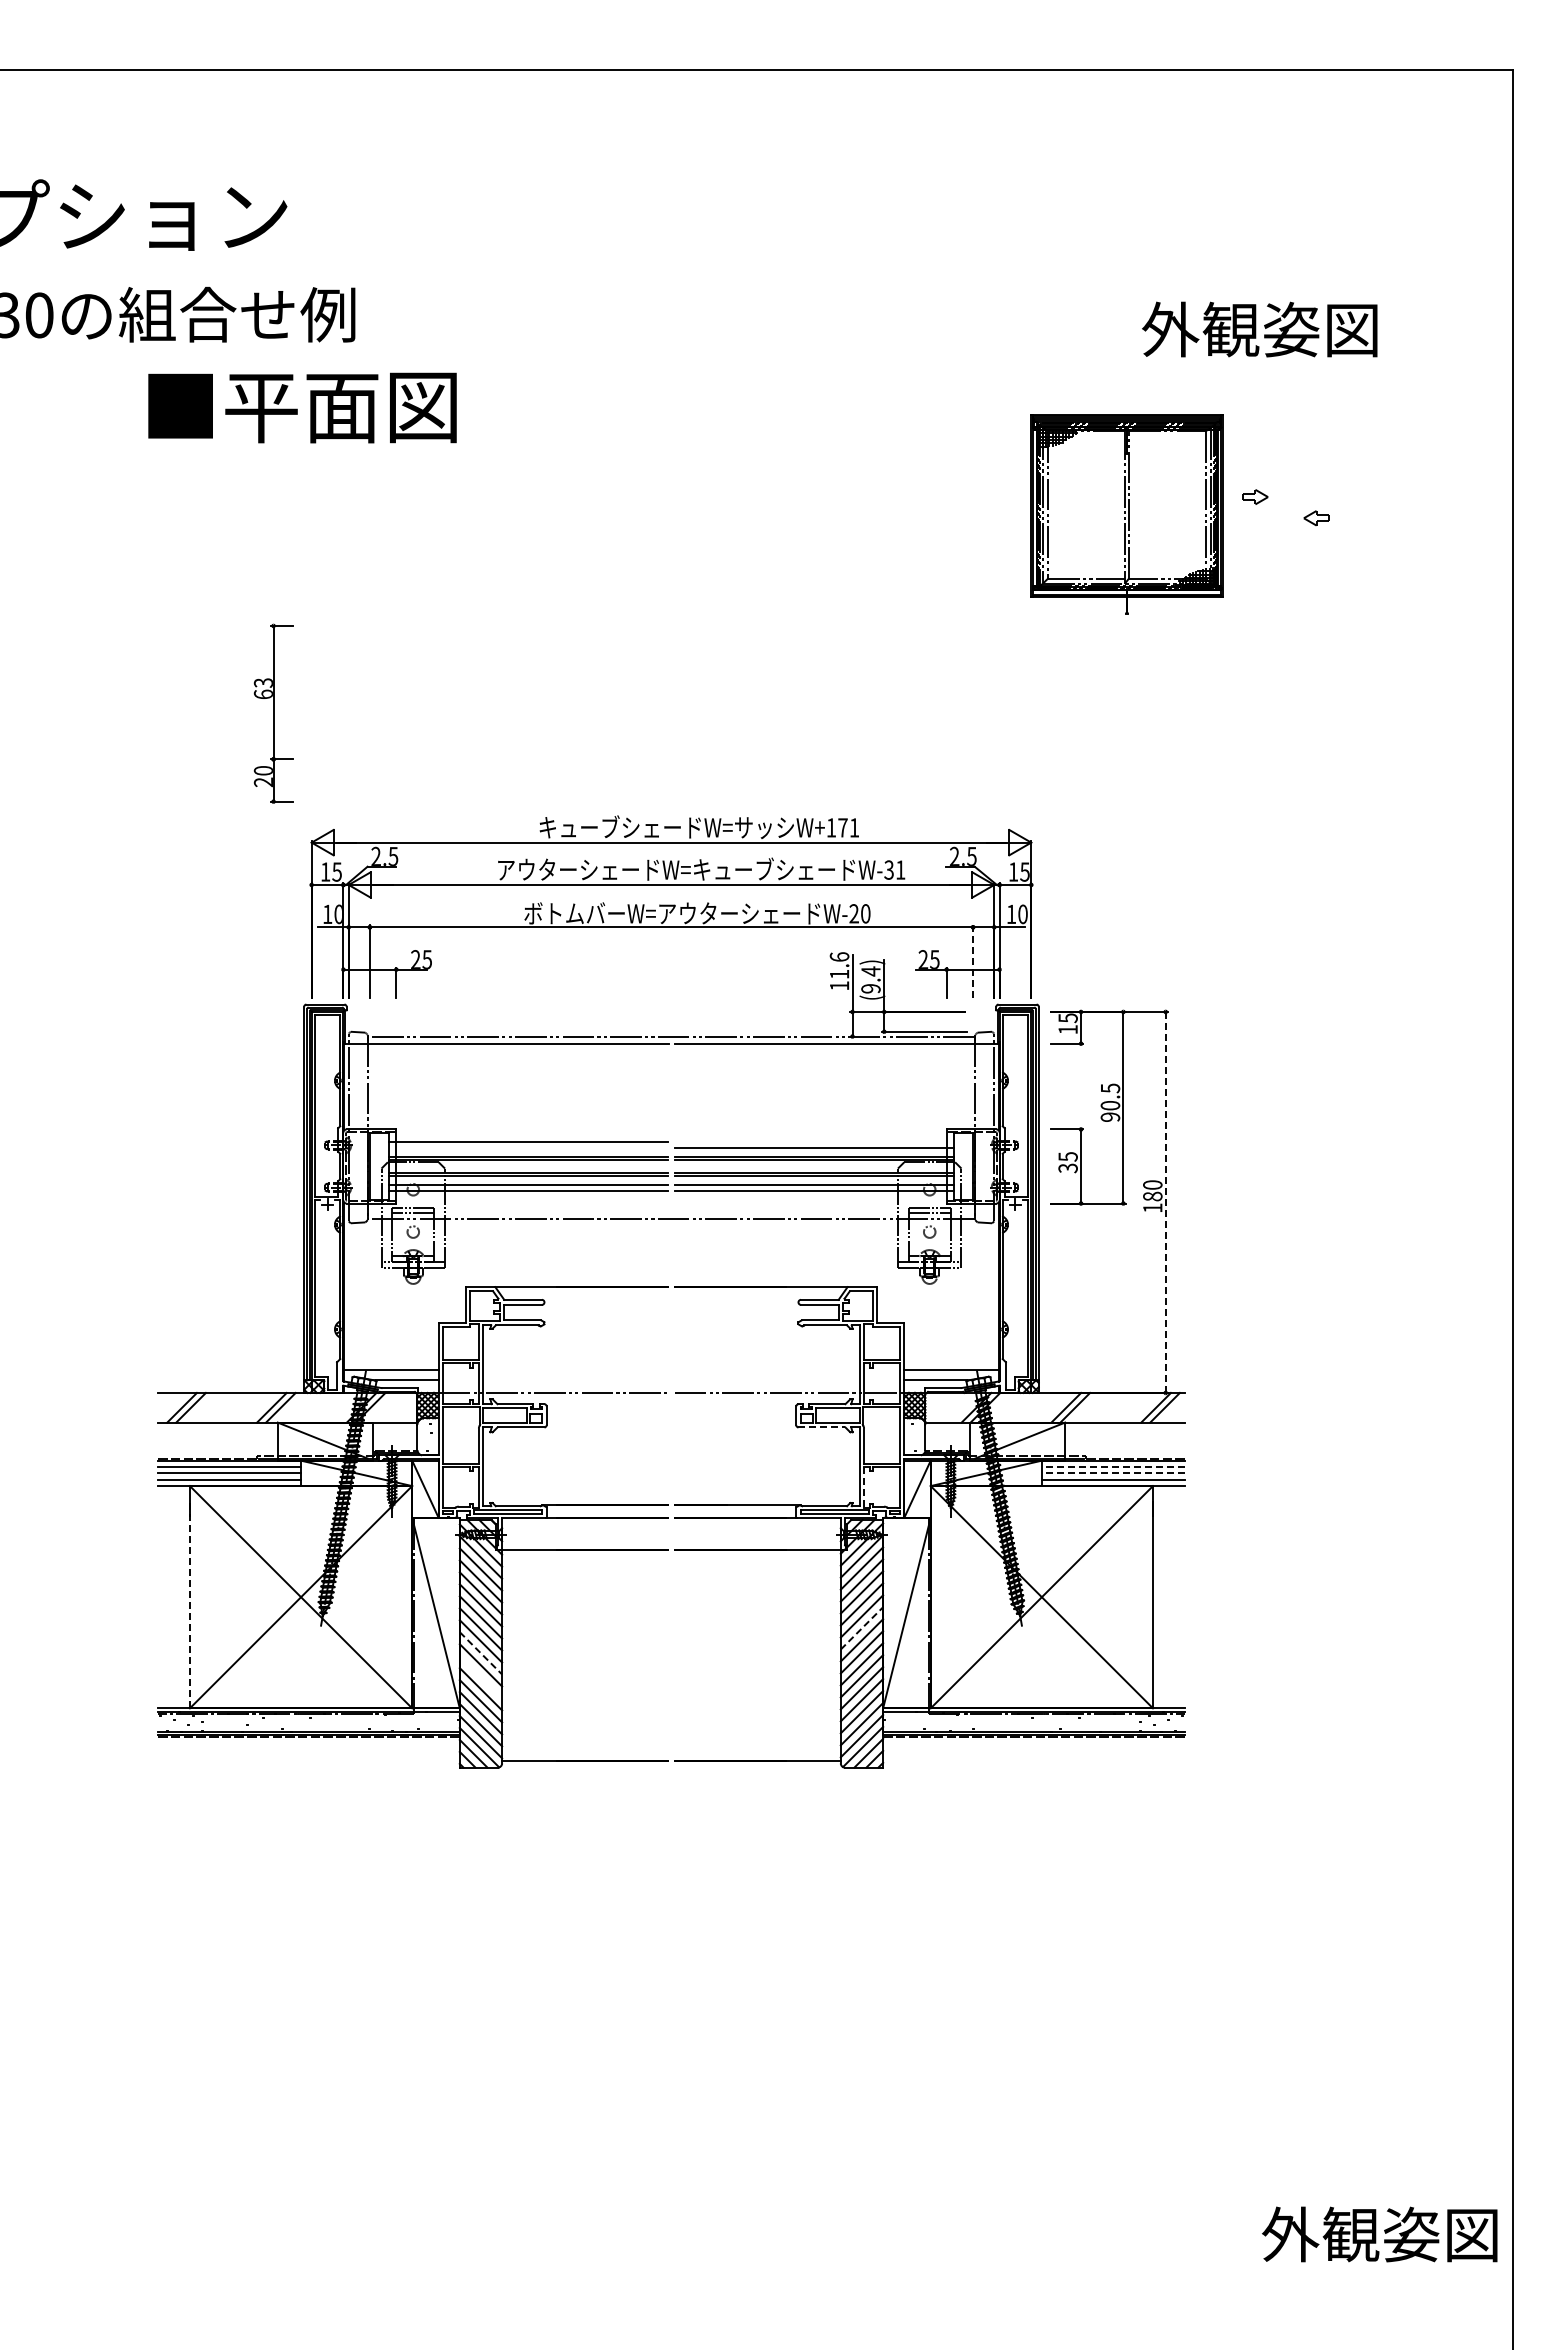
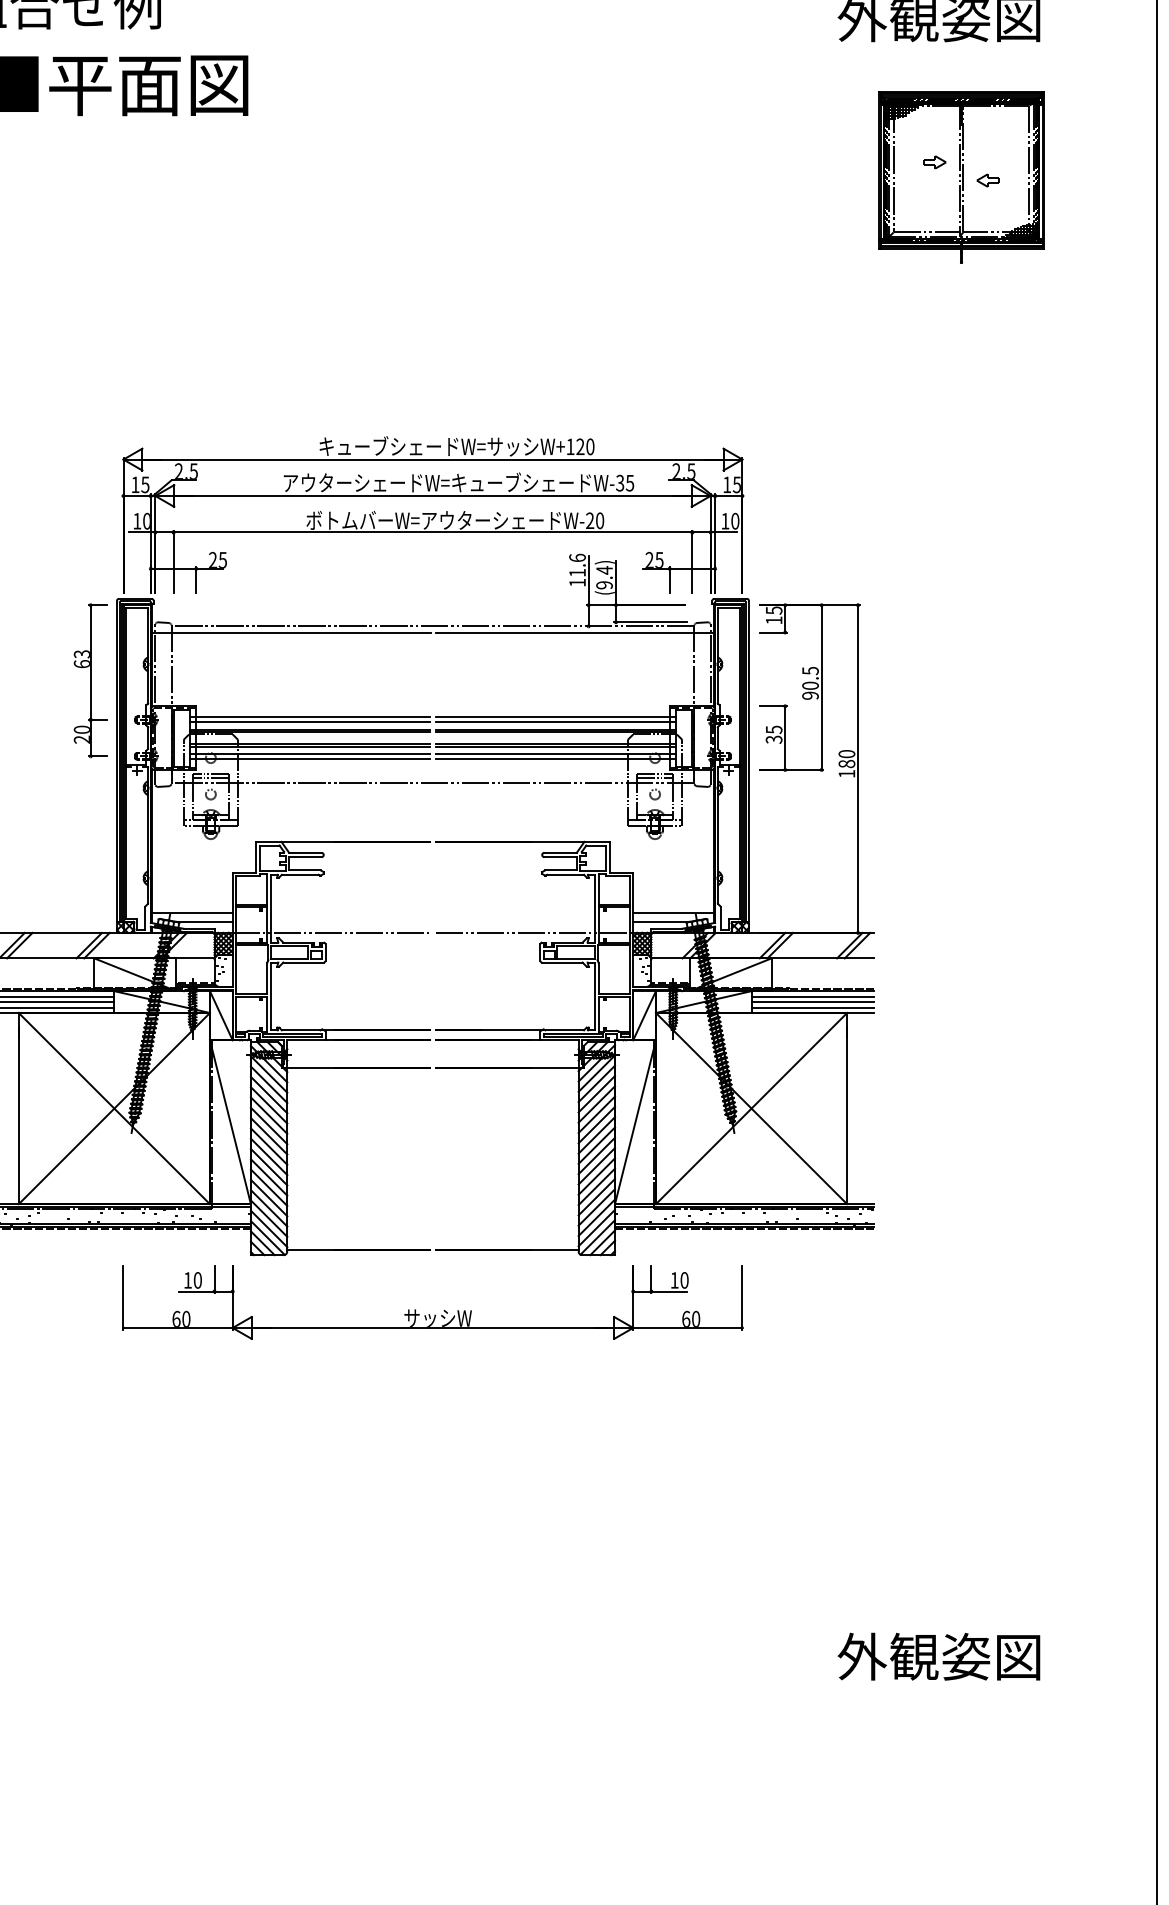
part: (1126, 514) -> (961, 177), moved
part: (273, 713) -> (90, 680), moved
text: (848, 827) -> (585, 446), W+171 -> W+120
text: (900, 869) -> (629, 482), W-31 -> W-35
line: (973, 961) -> (692, 561), dashed -> solid
line: (814, 1142) -> (555, 717), added
line: (528, 1148) -> (309, 722), added
line: (1165, 1202) -> (857, 769), dashed -> solid
line: (822, 1427) -> (562, 962), dashed -> solid
line: (1112, 1467) -> (812, 997), dashed -> solid
line: (1112, 1473) -> (812, 1002), dashed -> solid
line: (864, 1487) -> (598, 1014), dashed -> solid
line: (189, 1604) -> (18, 1114), dashed -> solid
line: (861, 1628) -> (596, 1135), dashed -> solid
line: (480, 1653) -> (268, 1157), dashed -> solid
line: (480, 1677) -> (268, 1177), added
part: (673, 1836) -> (434, 1314), added
text: (1379, 2234) -> (938, 1656), moved

